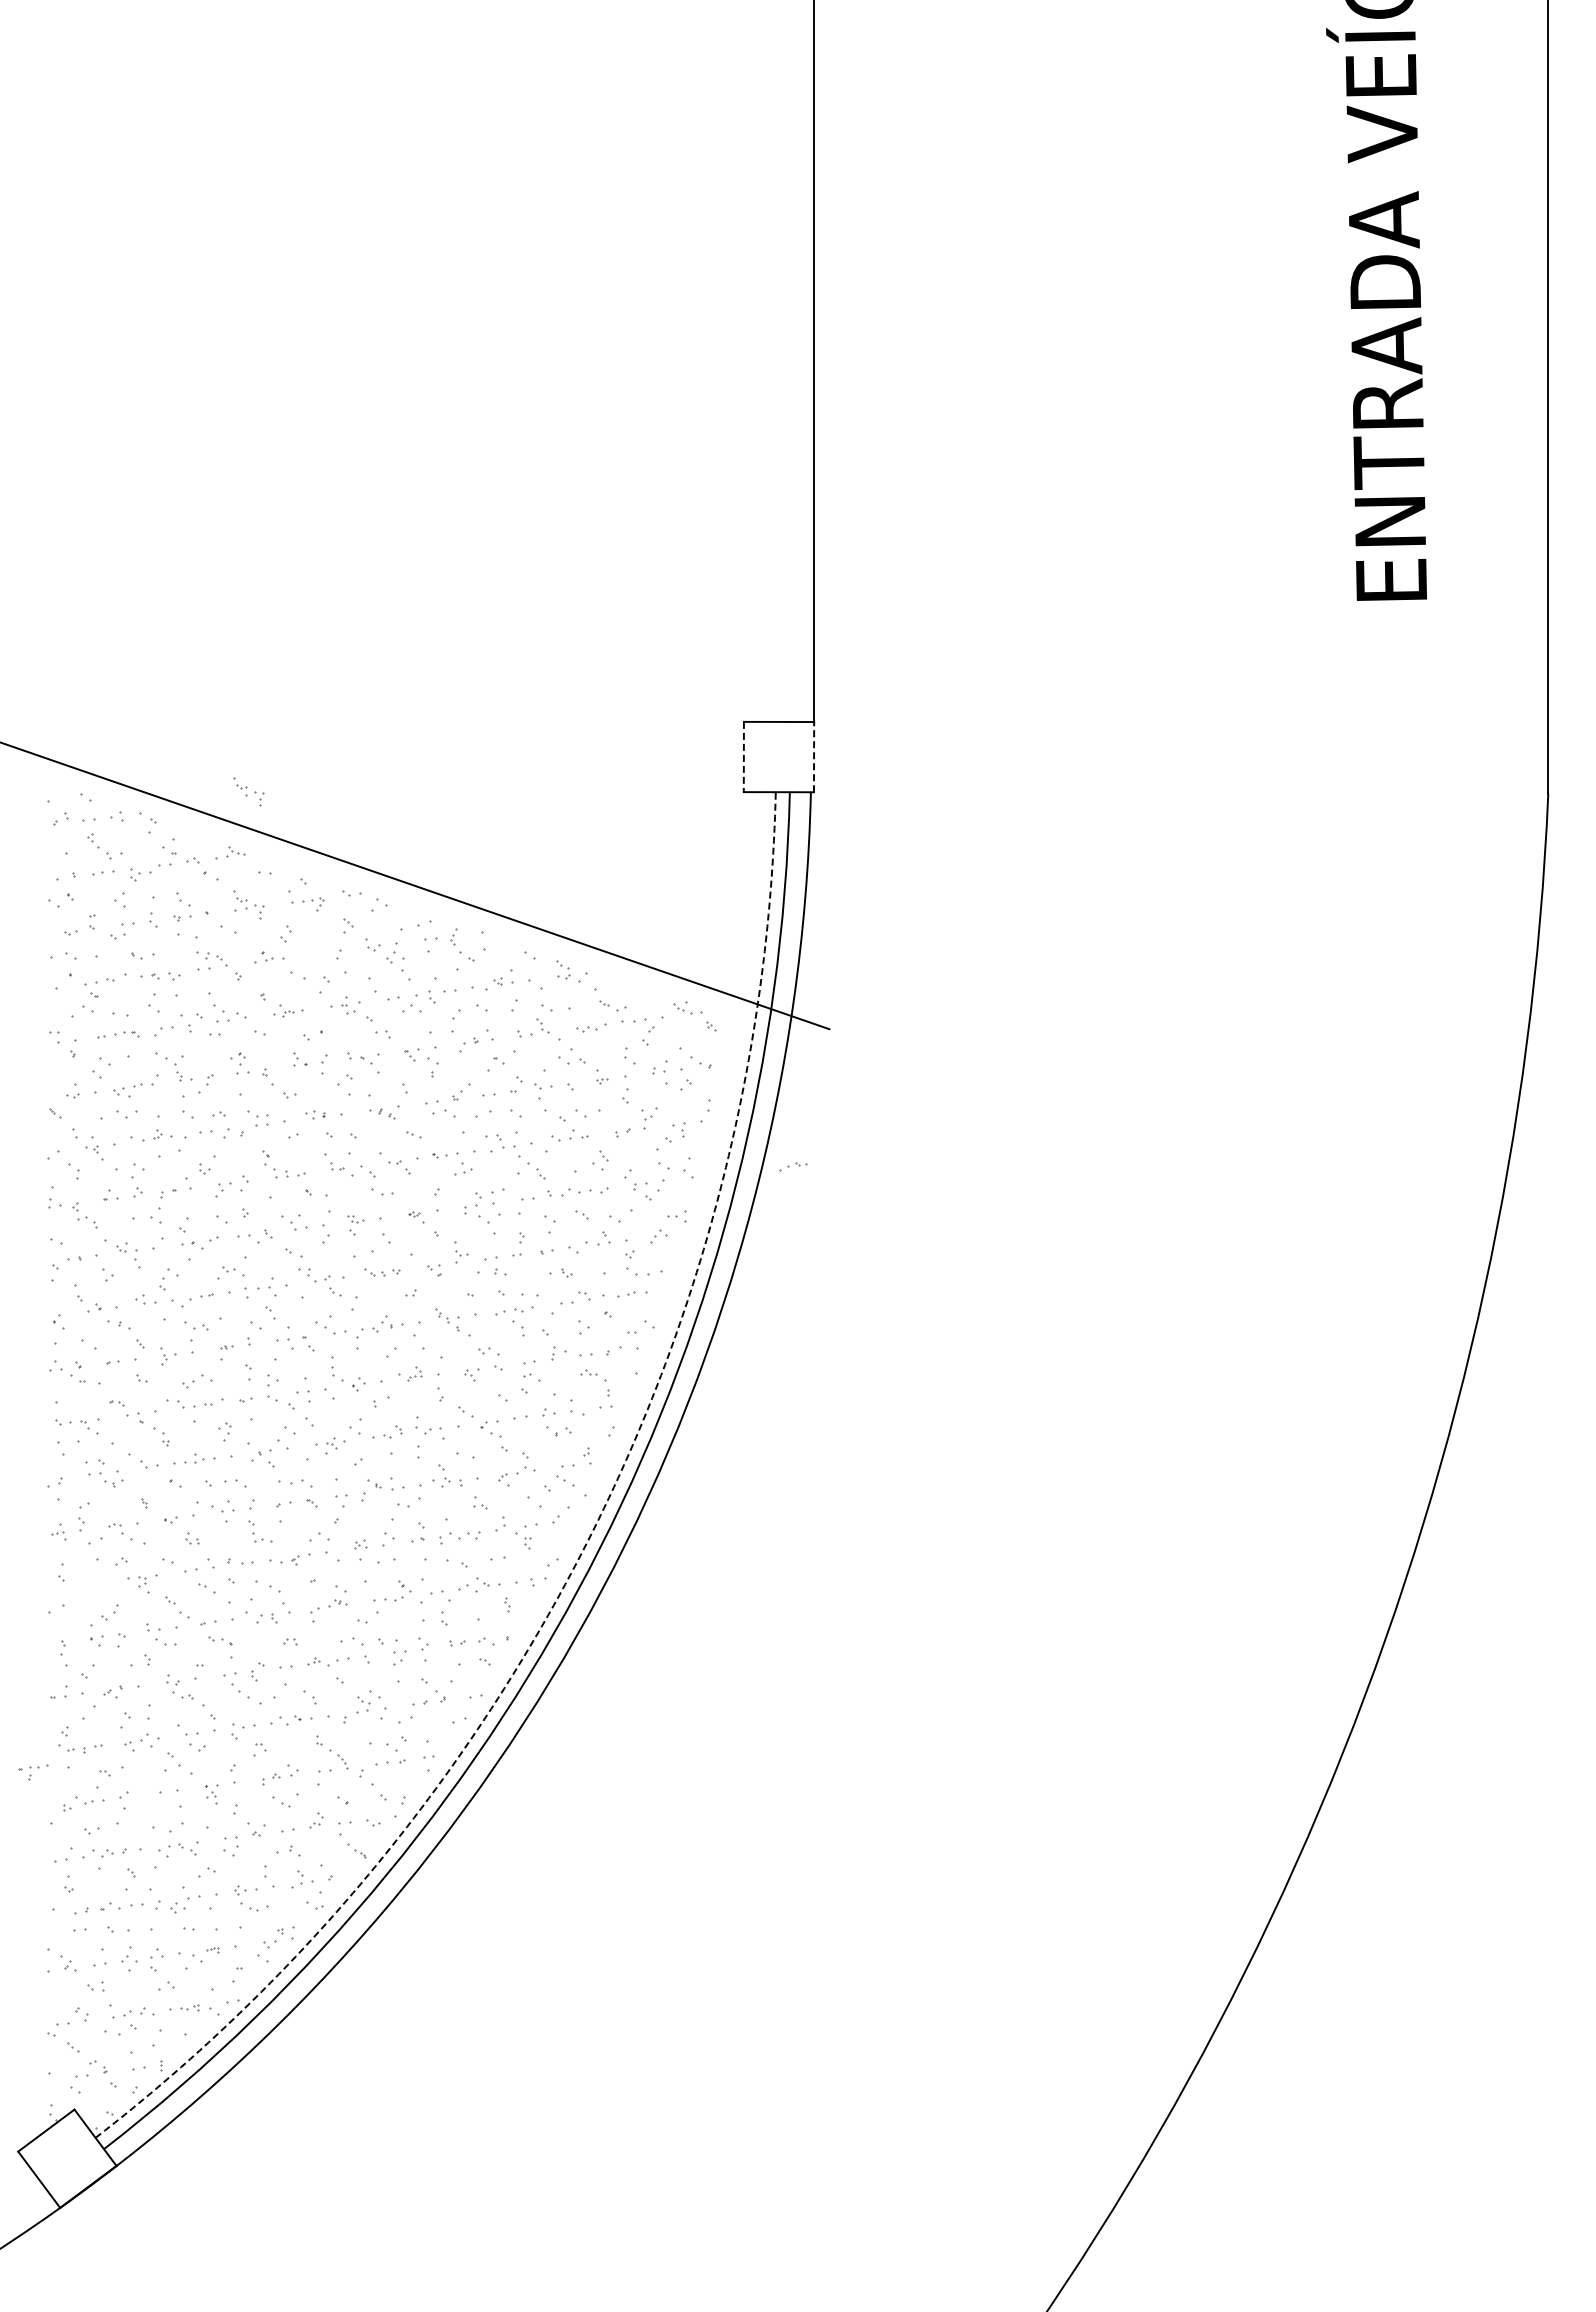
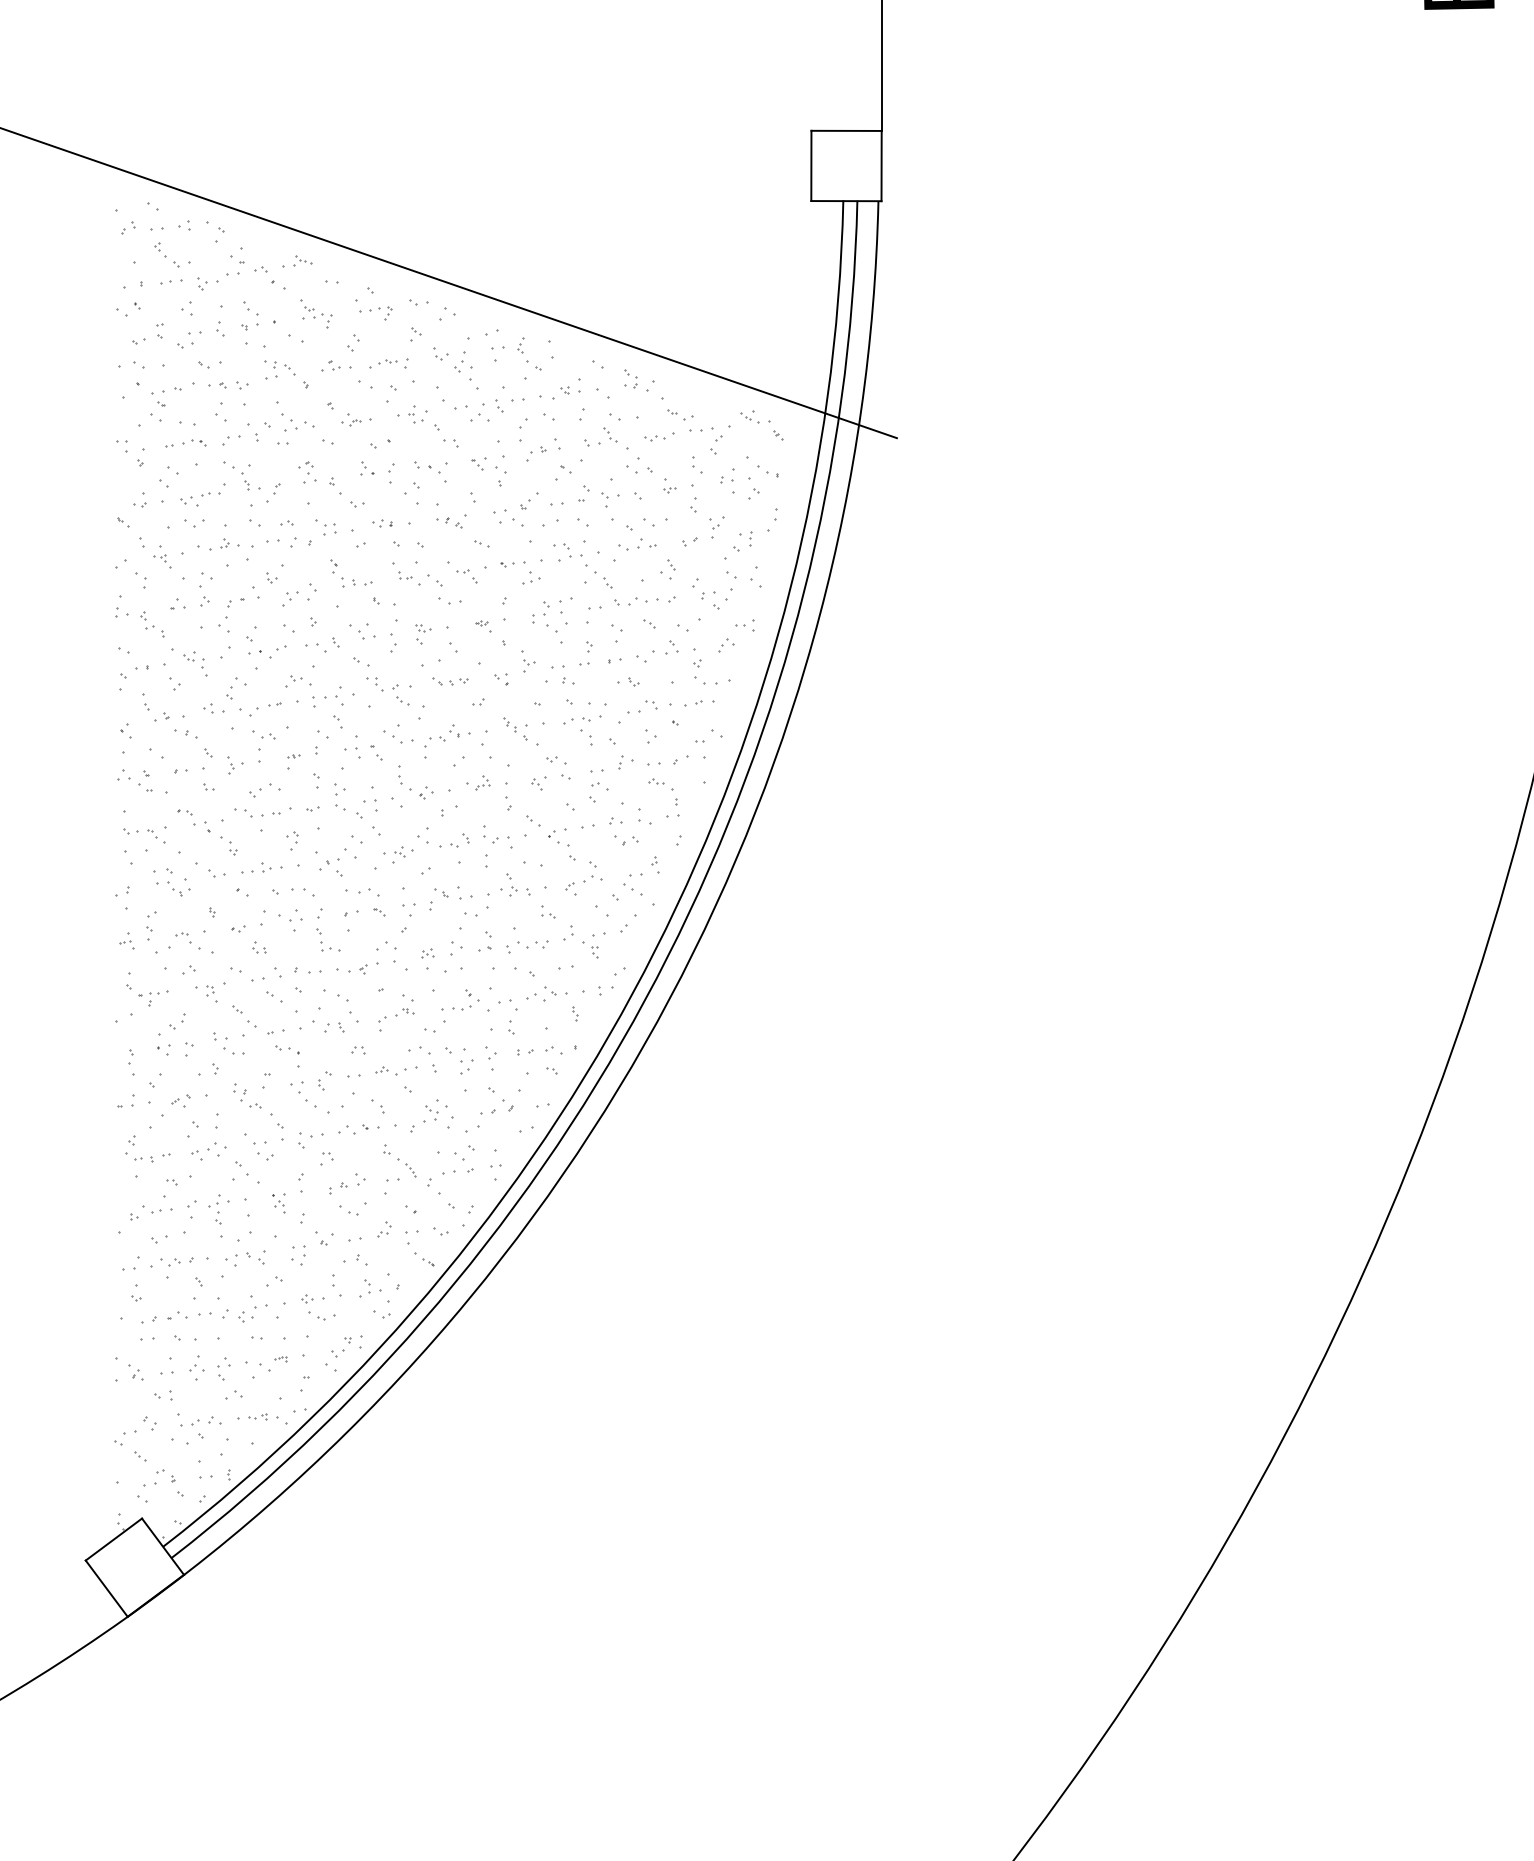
line: (814, 756) -> (882, 165), dashed -> solid
line: (743, 757) -> (811, 166), dashed -> solid
part: (248, 791) -> (316, 200), removed
part: (793, 1166) -> (384, 363), moved
arc: (587, 1541) -> (655, 950), dashed -> solid
part: (33, 1772) -> (153, 998), moved
part: (147, 1800) -> (215, 1209), added

